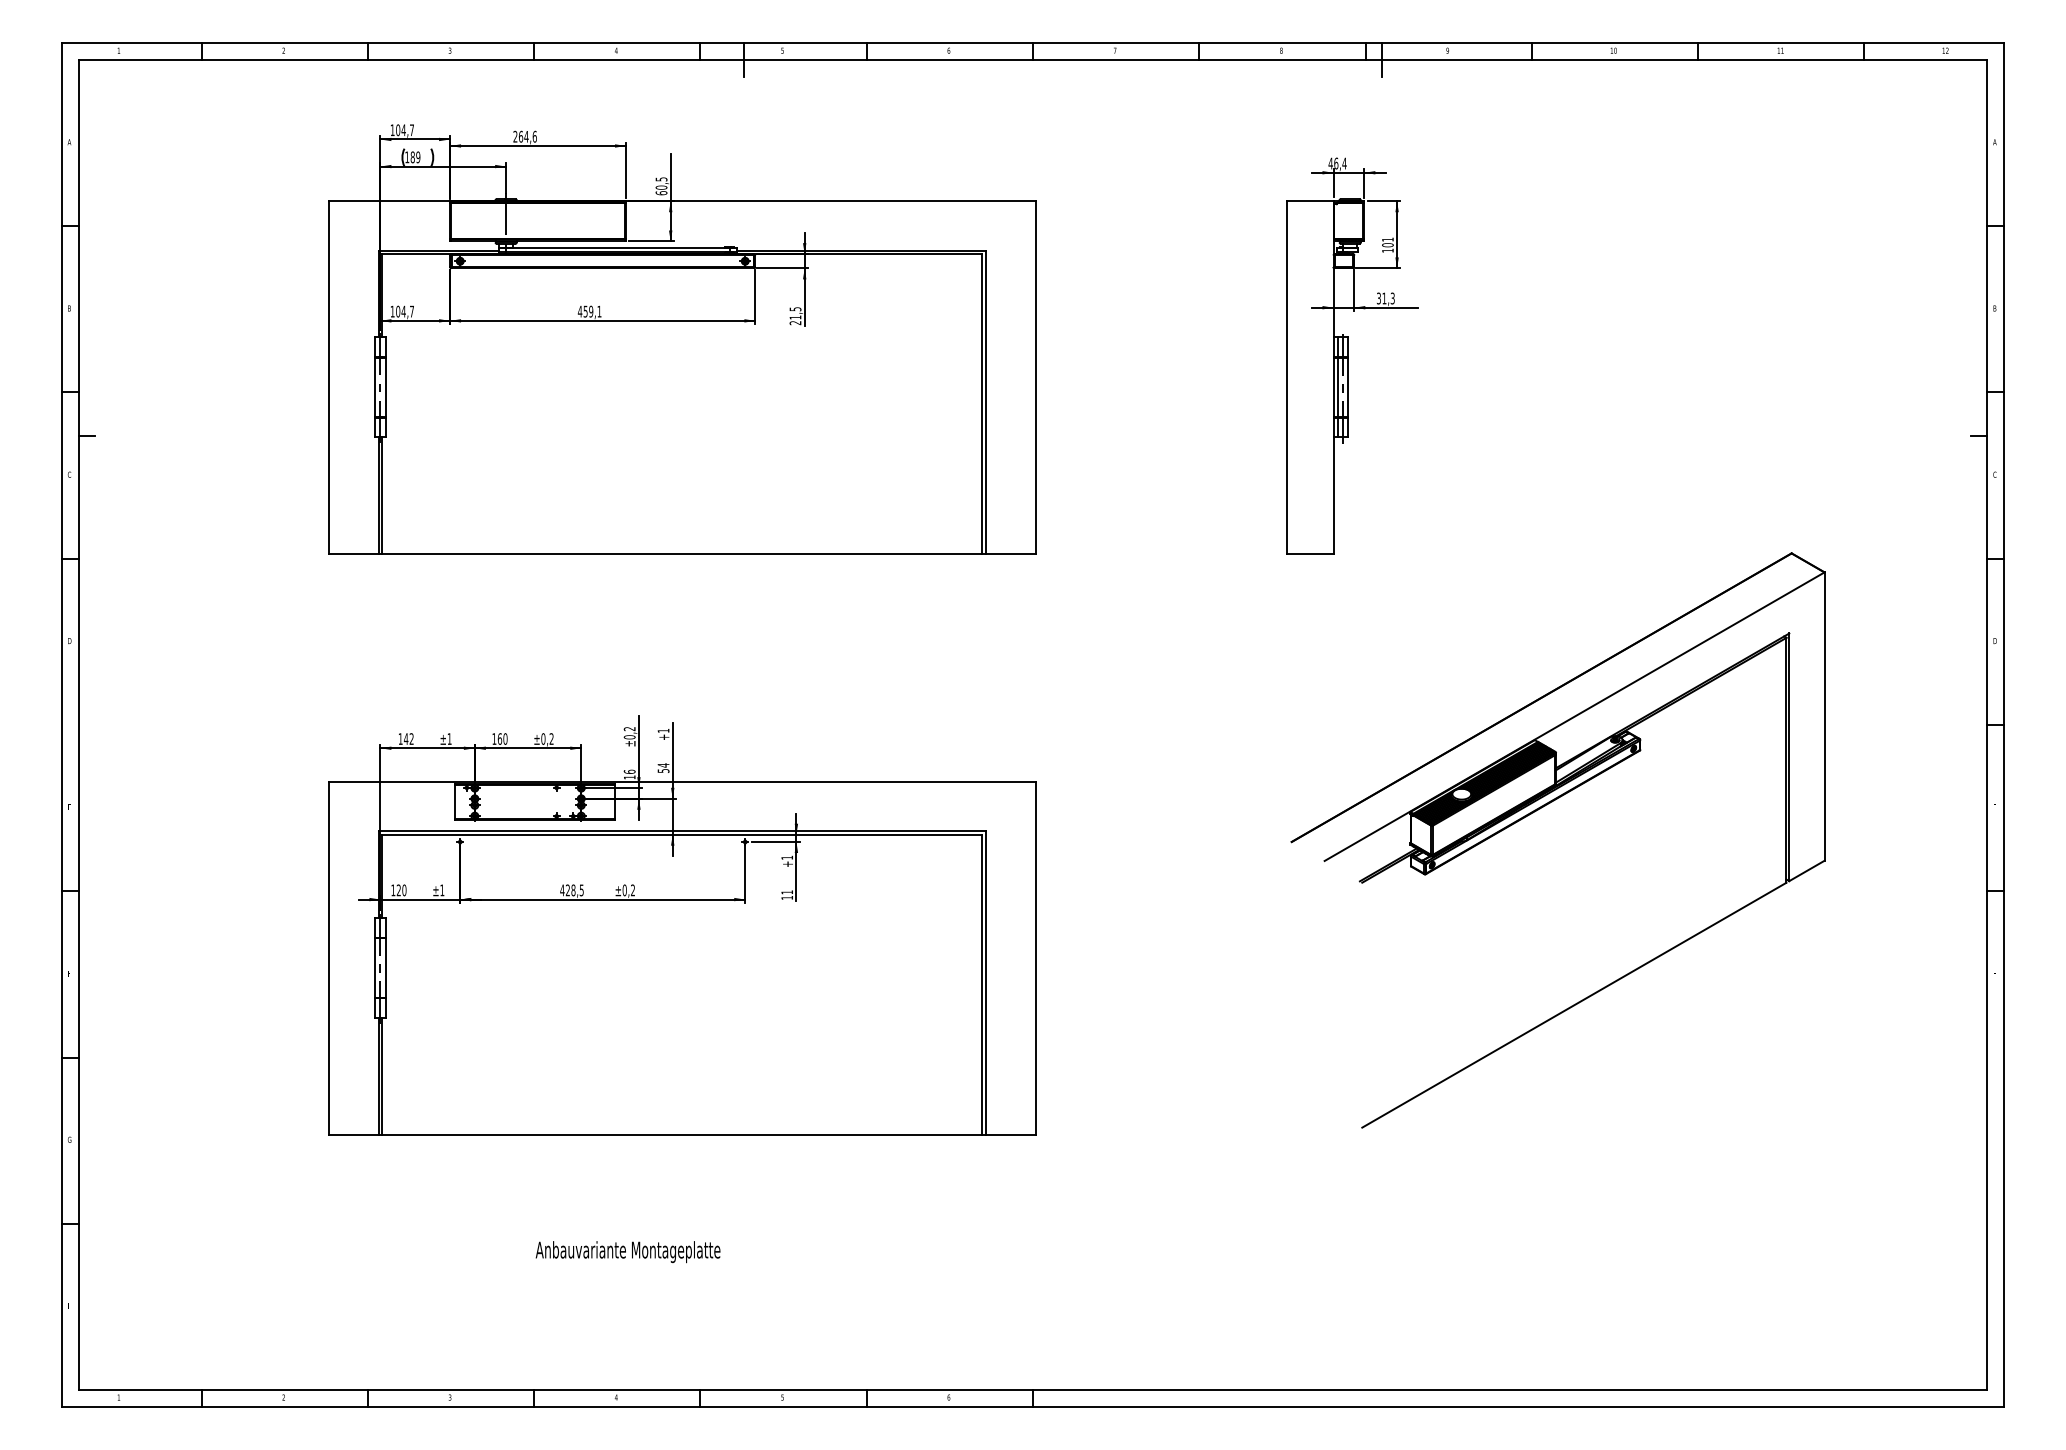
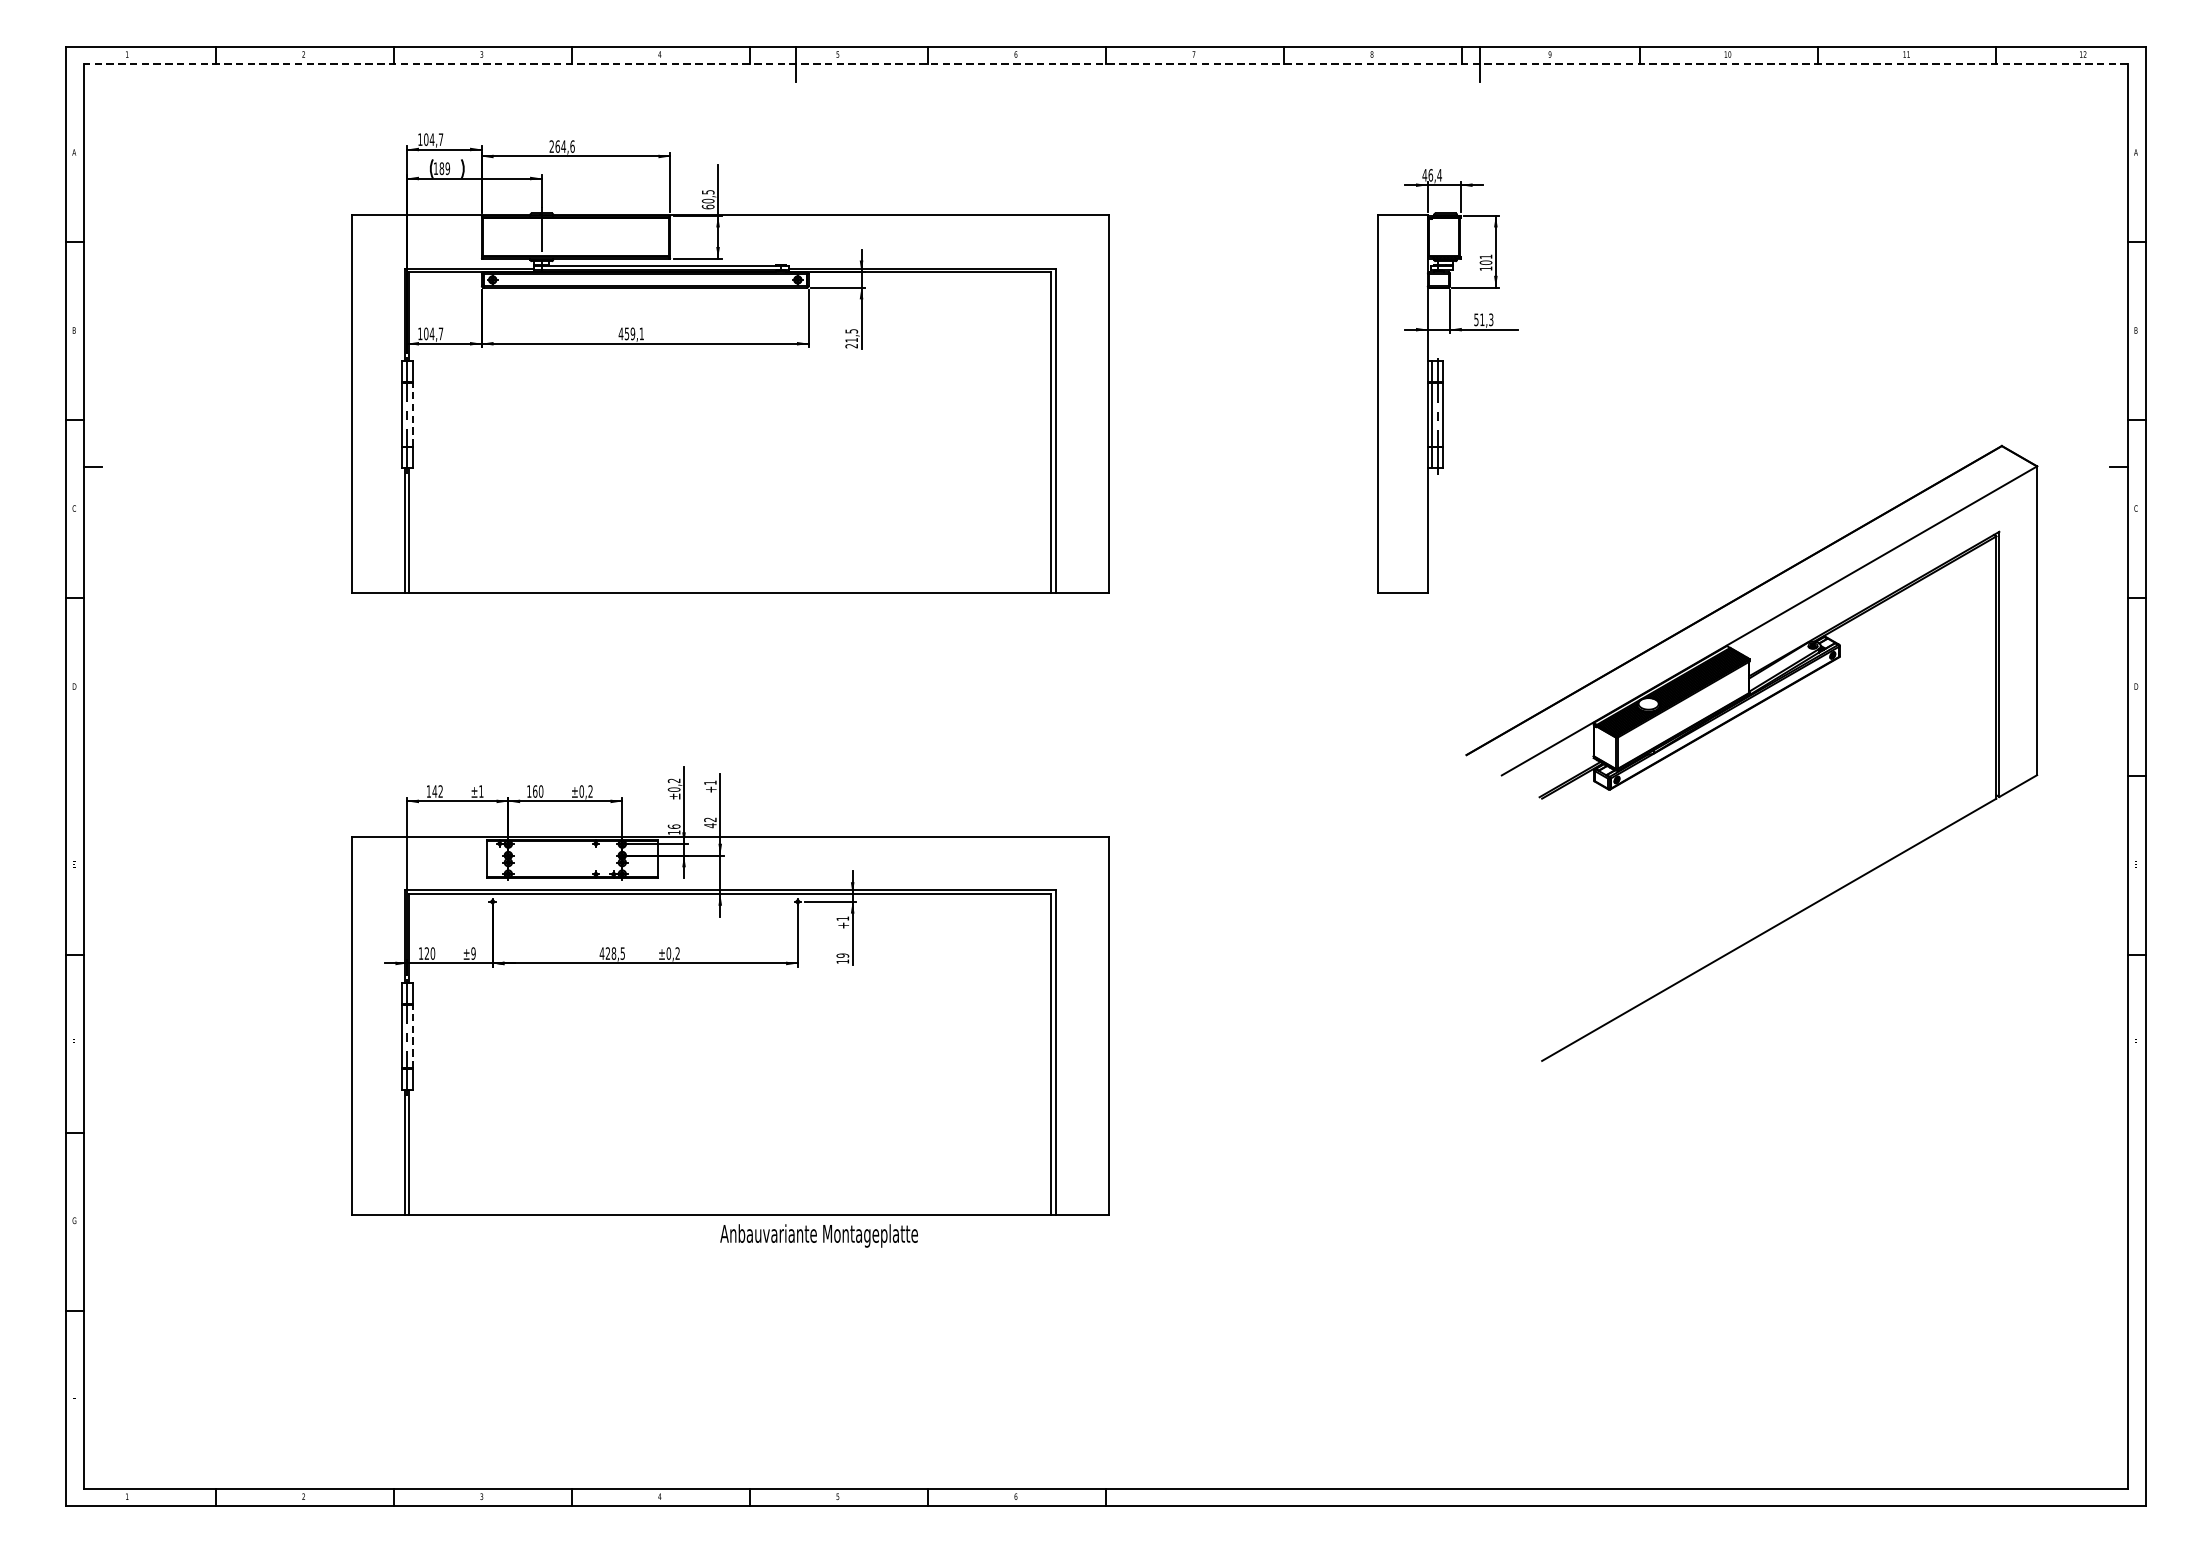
line: (1032, 59) -> (1105, 63), solid -> dashed
text: (1378, 297) -> (1475, 318), 31,3 -> 51,3
line: (385, 387) -> (412, 415), solid -> dashed
text: (663, 768) -> (710, 823), 54 -> 42
part: (1540, 809) -> (1732, 720), moved
text: (442, 890) -> (473, 953), ±1 -> ±9
text: (787, 892) -> (843, 955), 11 -> 19
line: (385, 968) -> (412, 1037), solid -> dashed
text: (627, 1252) -> (818, 1236), moved

